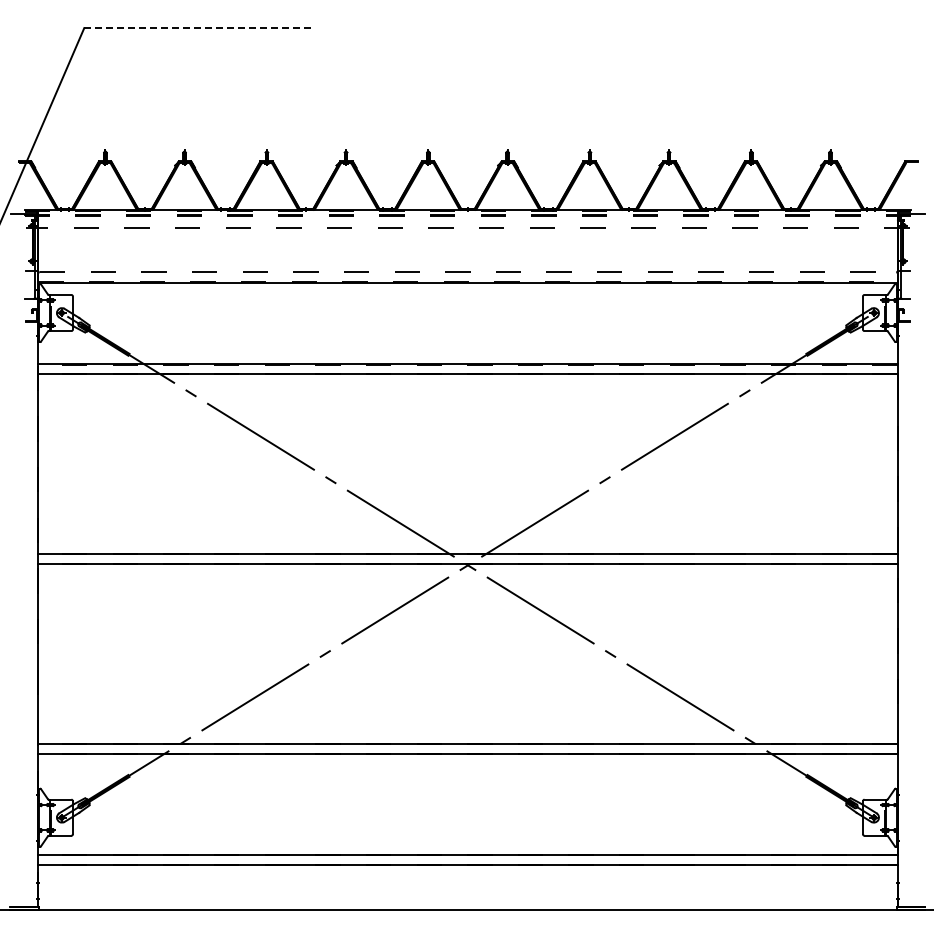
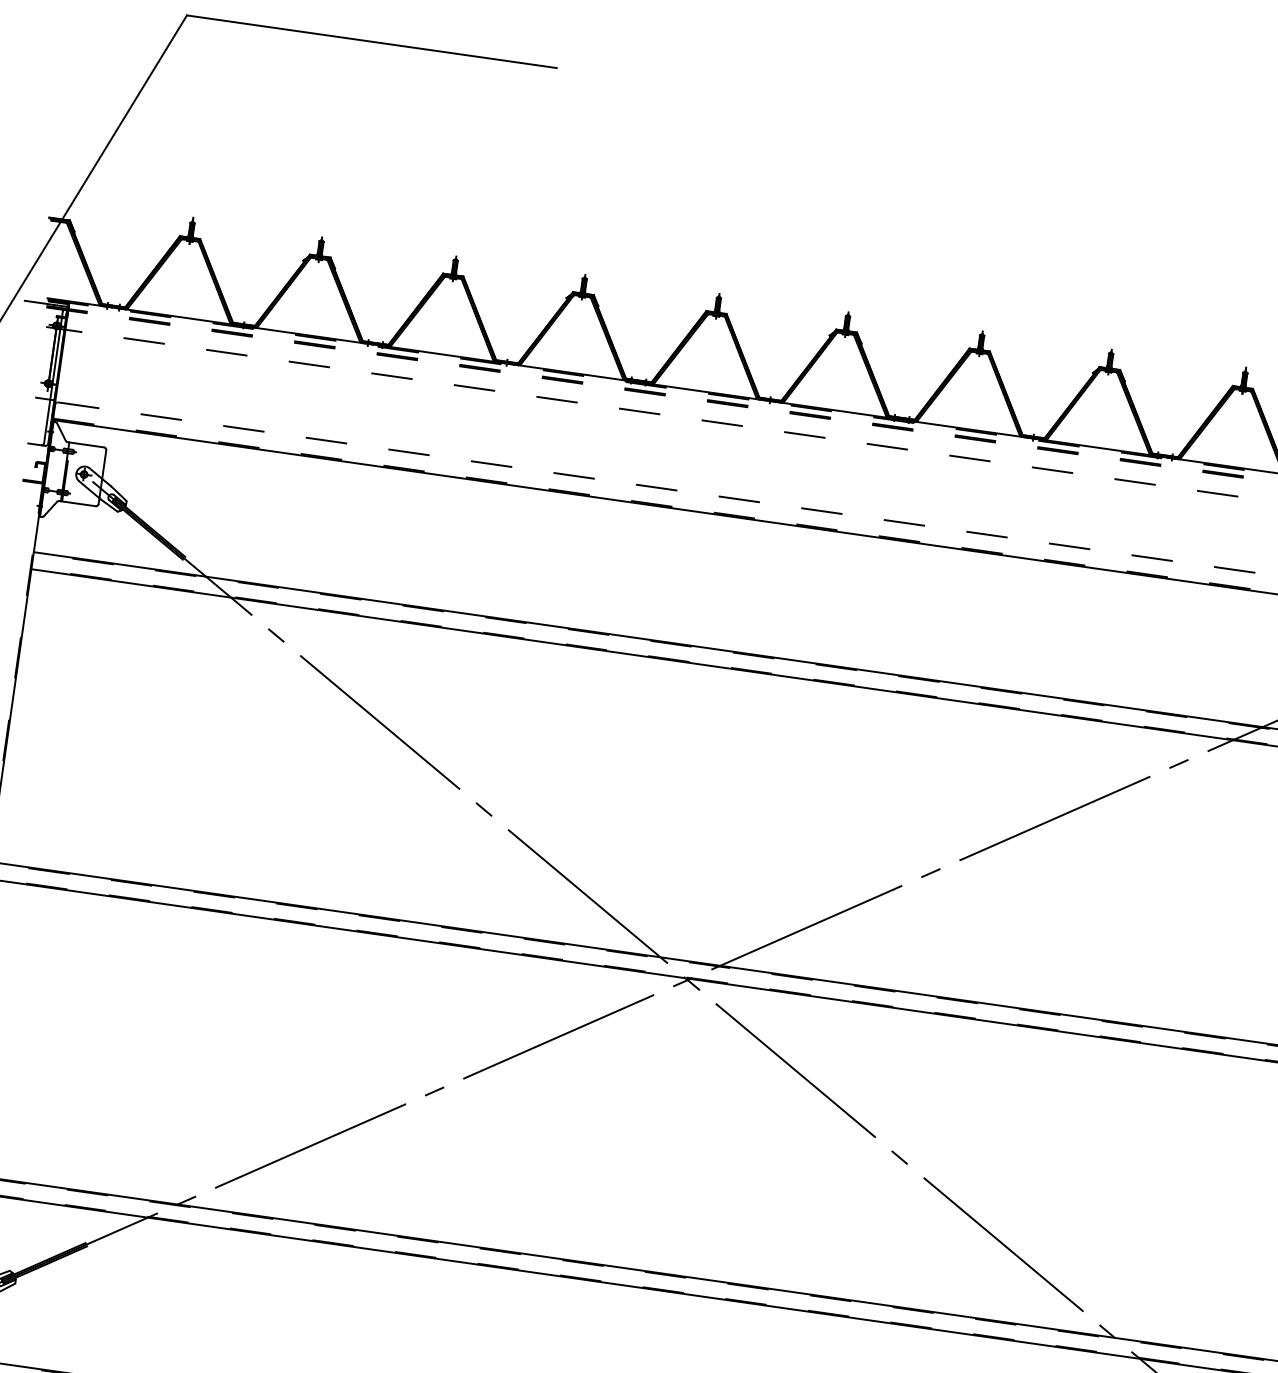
line: (198, 28) -> (373, 42), dashed -> solid

